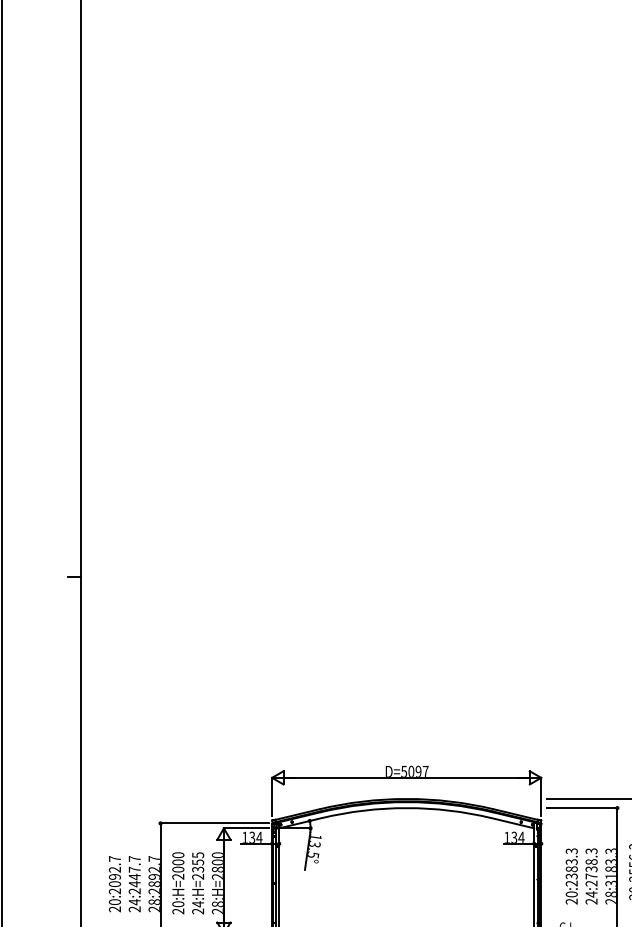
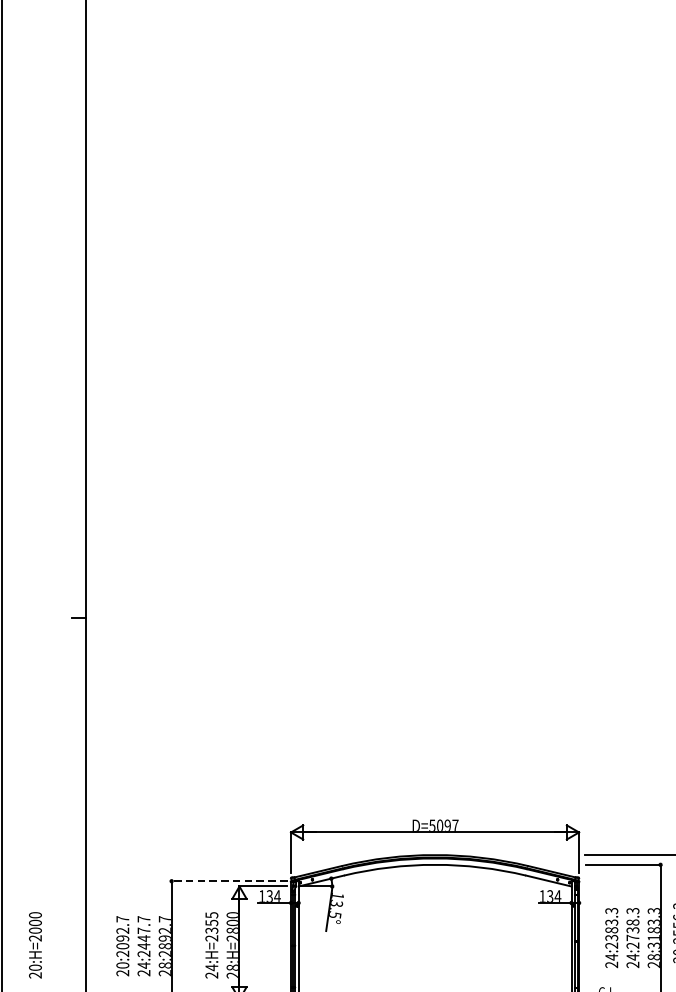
line: (214, 823) -> (229, 881), solid -> dashed
text: (178, 883) -> (35, 945), moved
text: (571, 894) -> (611, 957), 20:2383.3 -> 24:2383.3

